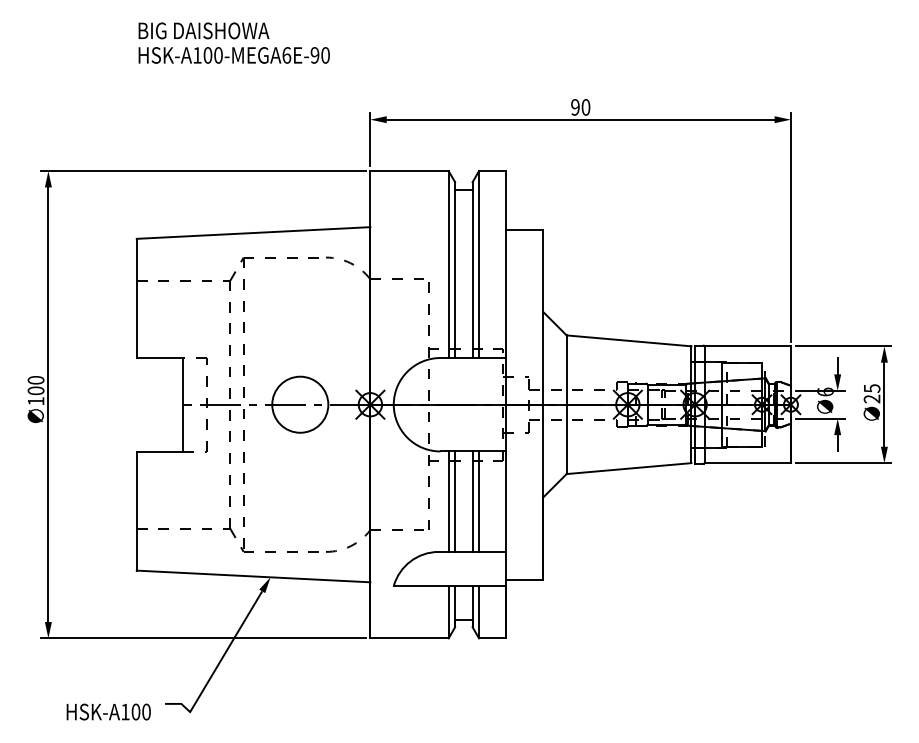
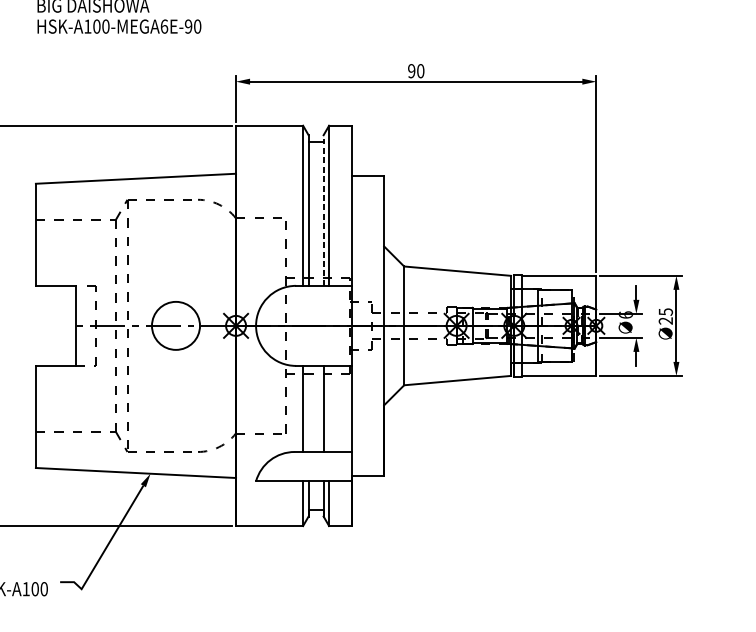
line: (472, 270) -> (323, 210), solid -> dashed
line: (455, 501) -> (308, 408), removed
line: (479, 501) -> (329, 408), removed

